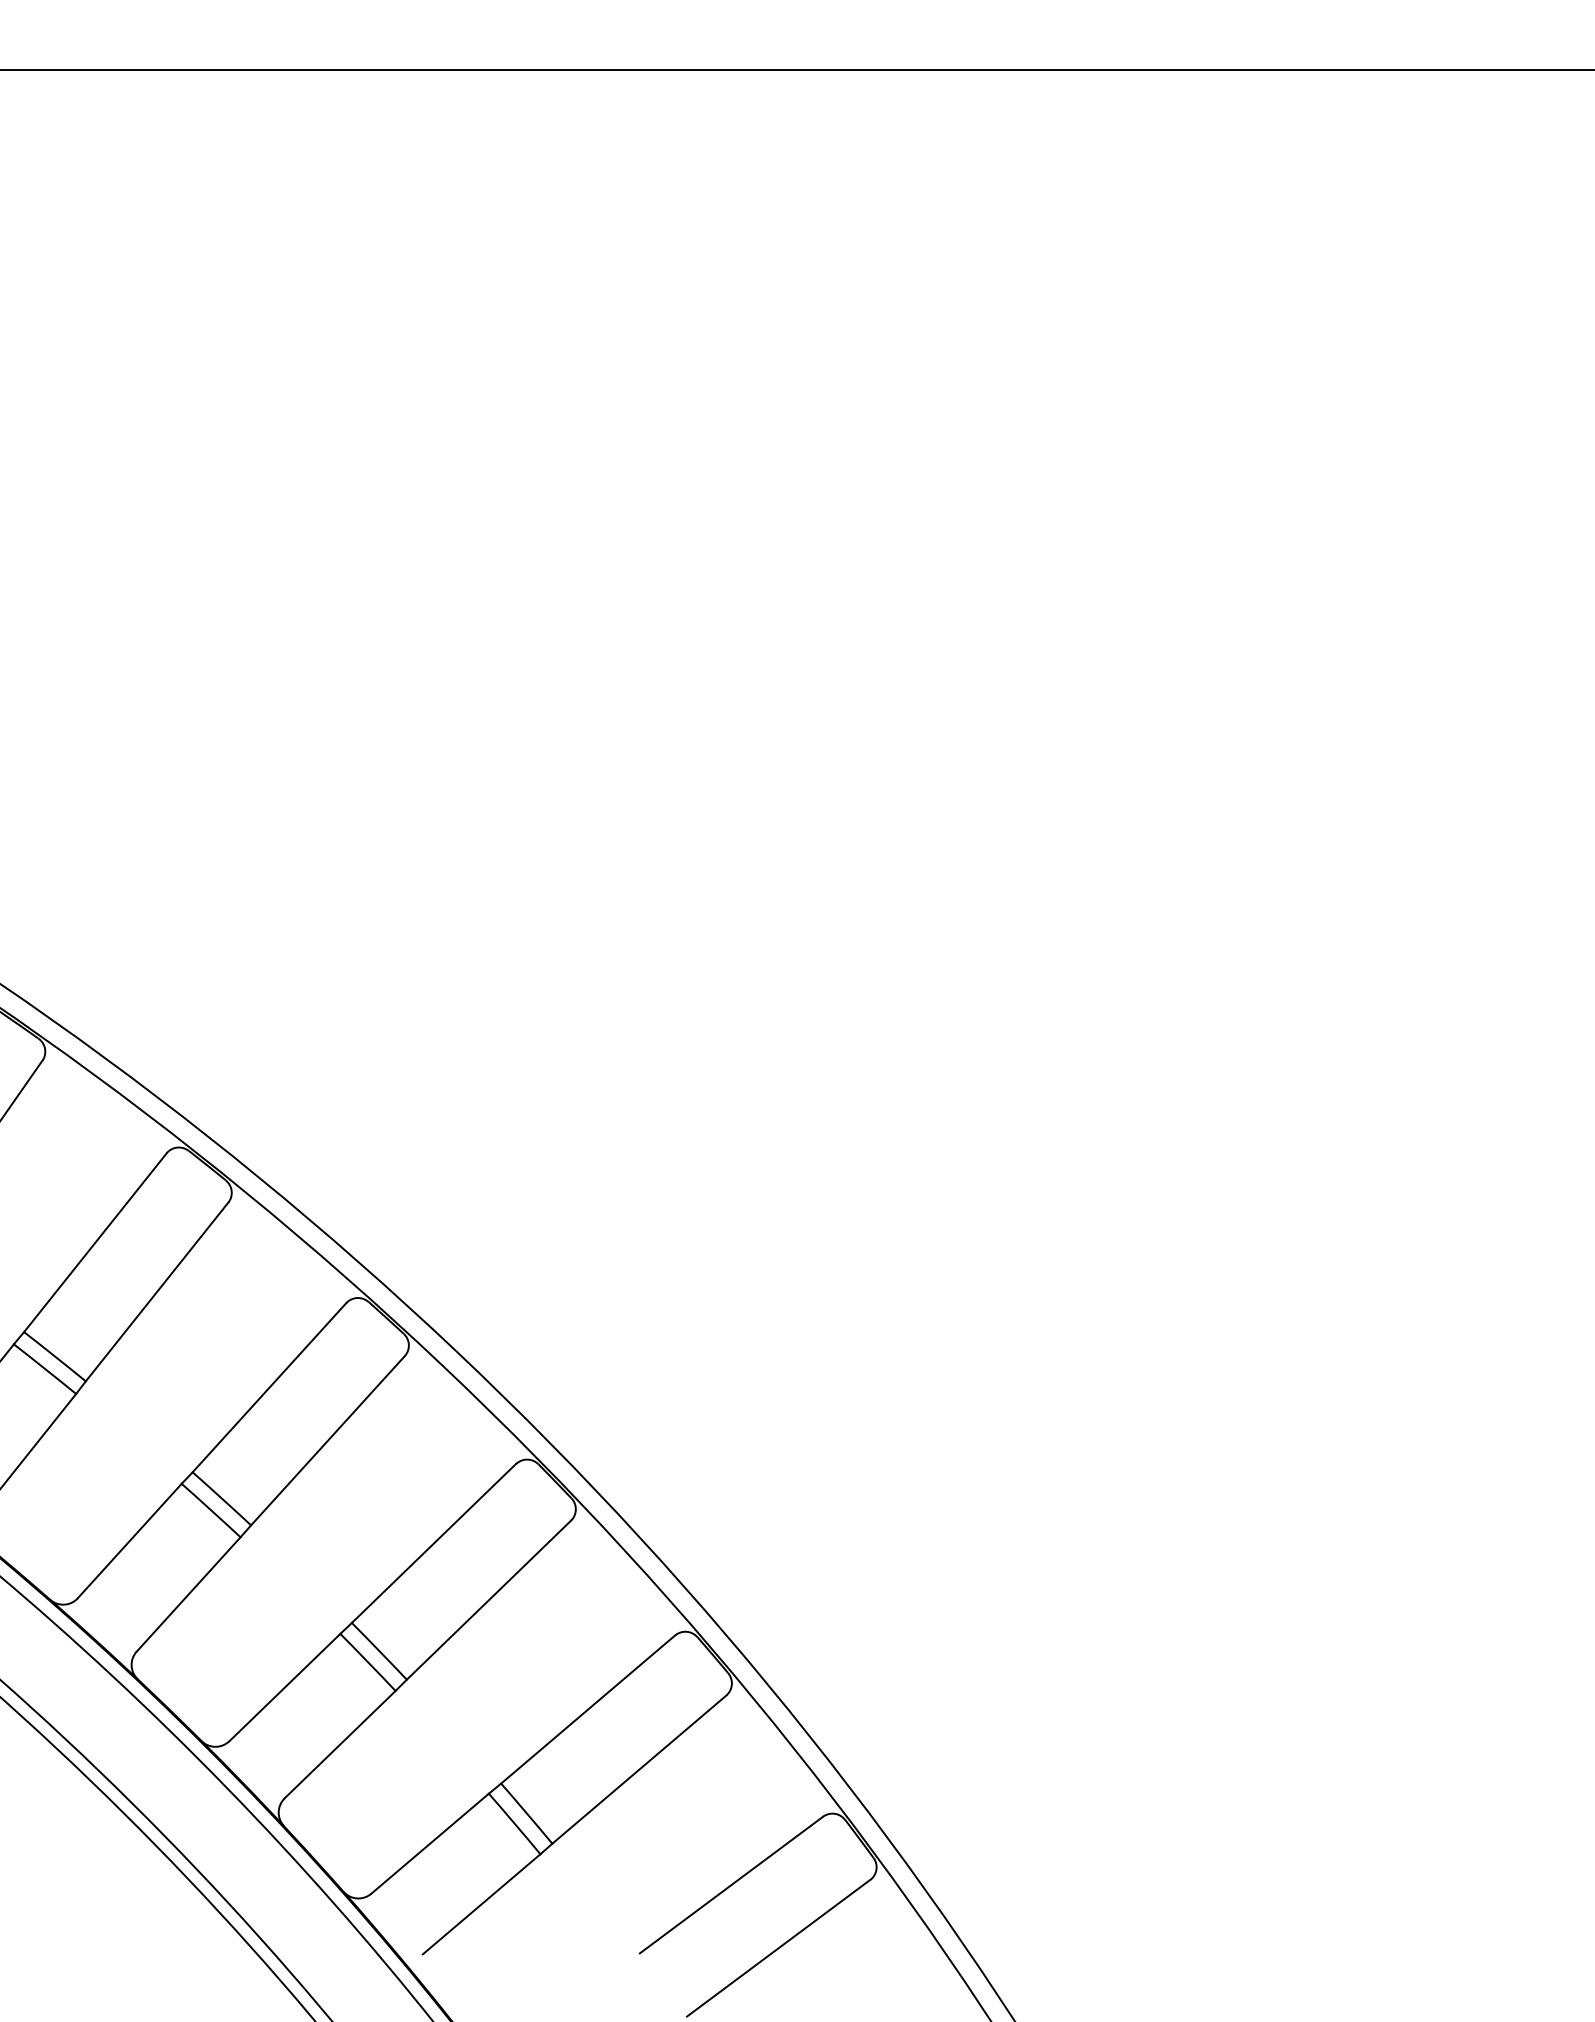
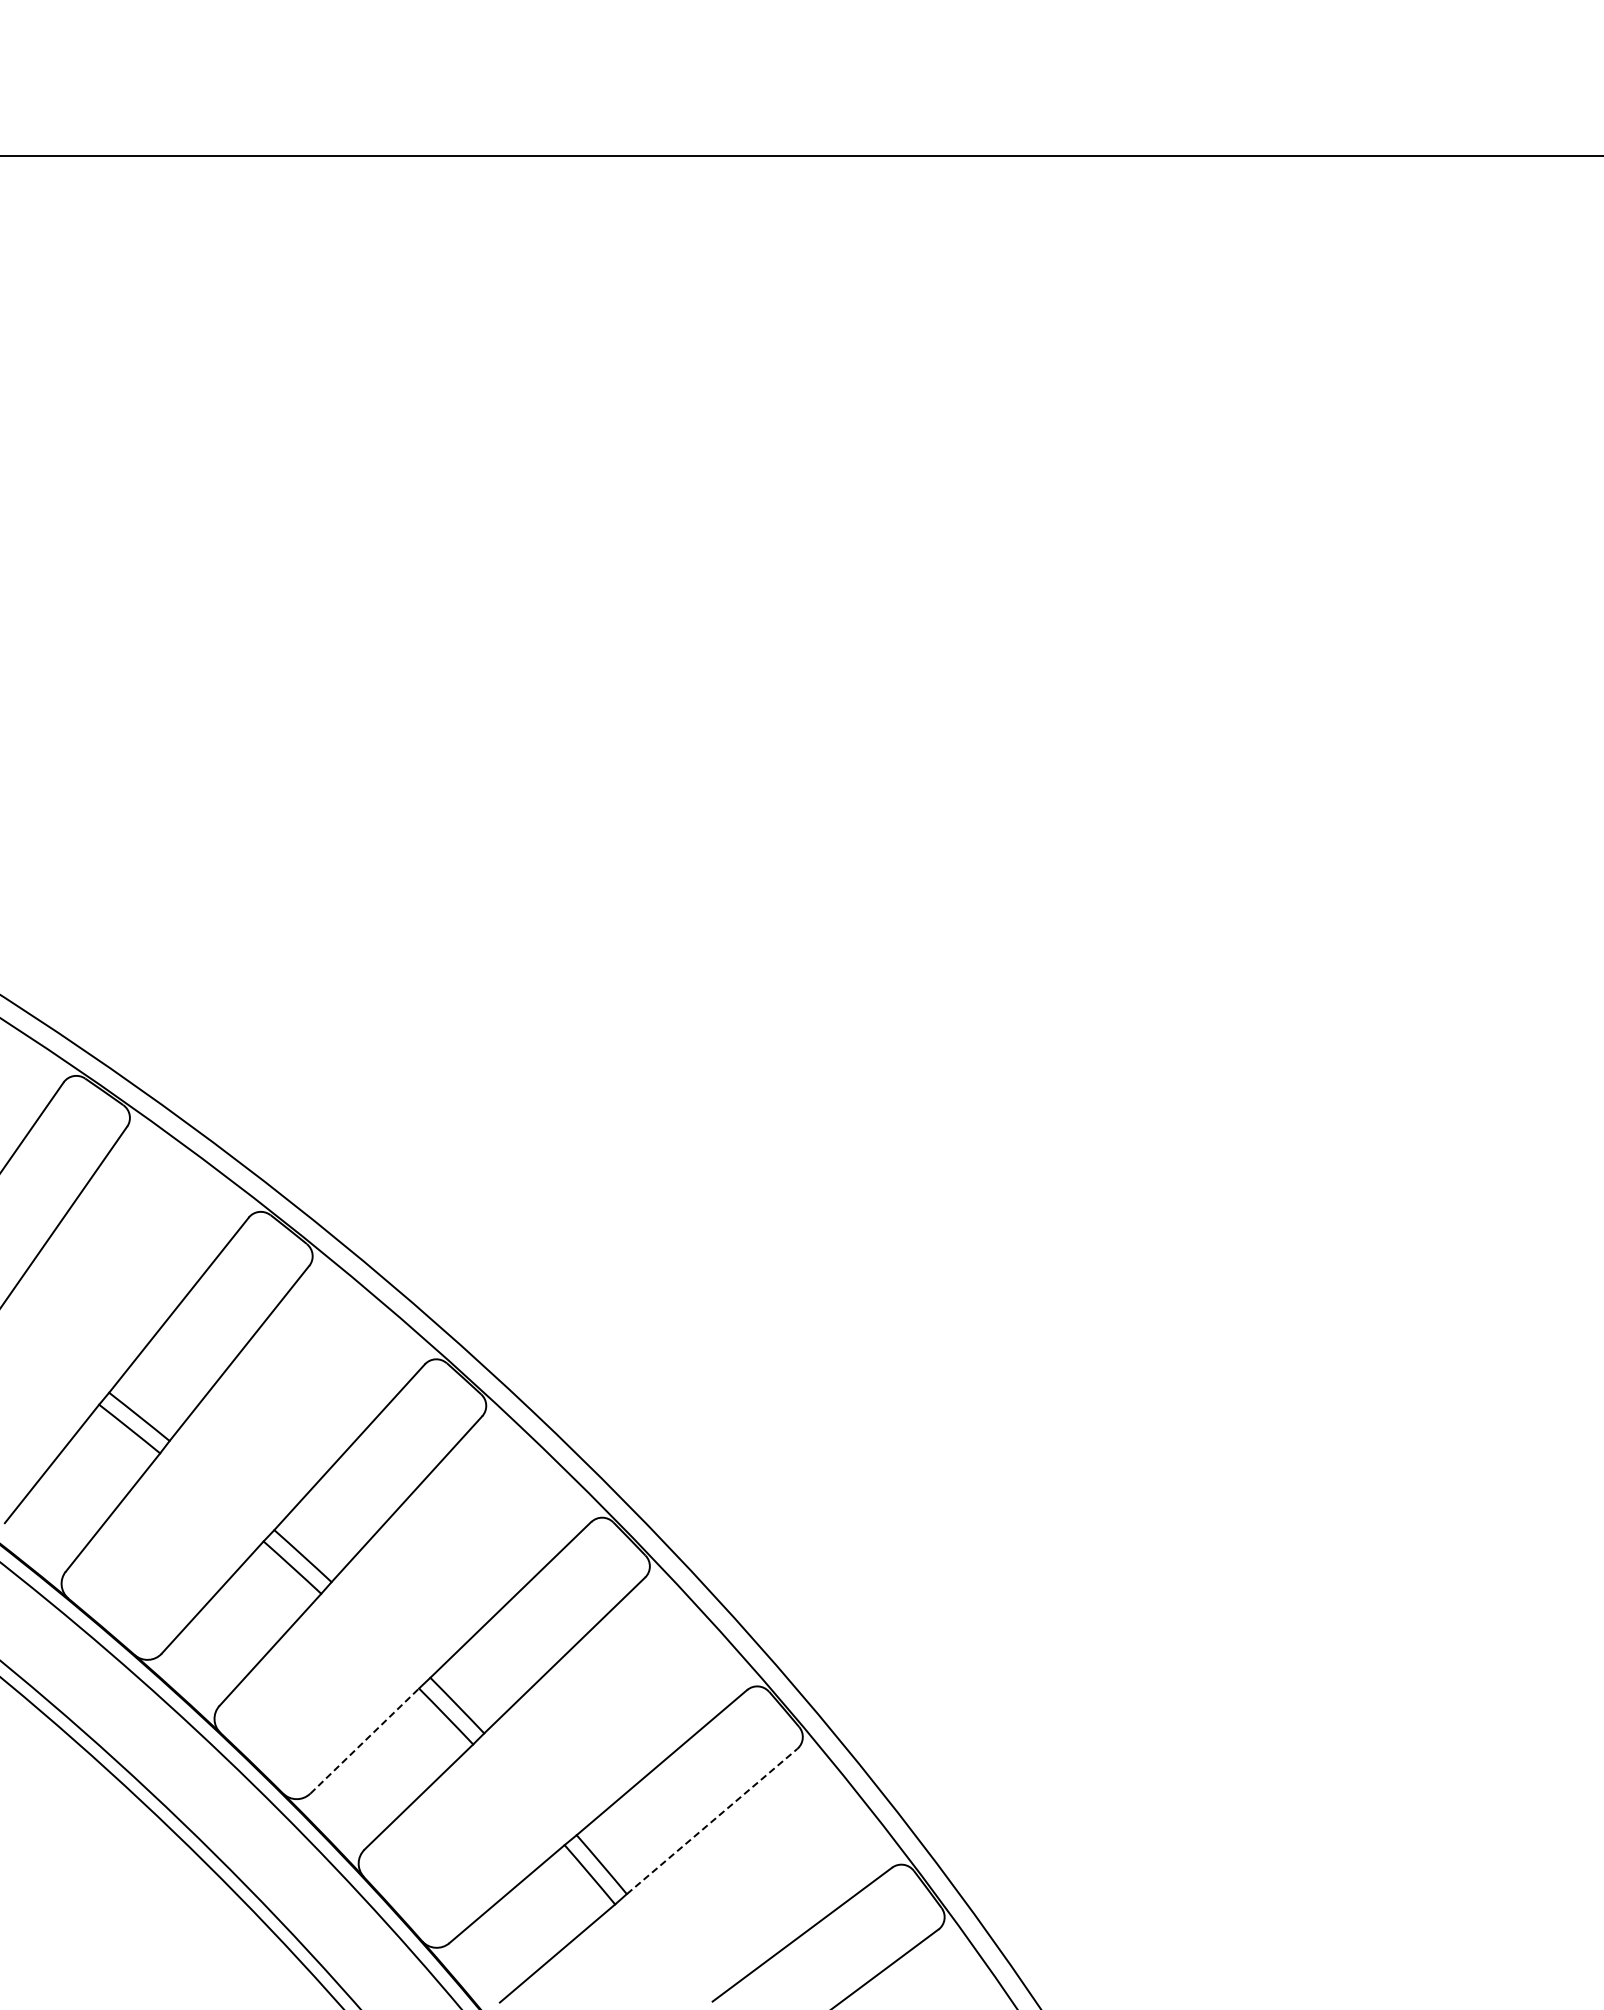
line: (284, 1687) -> (364, 1741), solid -> dashed
line: (639, 1769) -> (712, 1821), solid -> dashed

